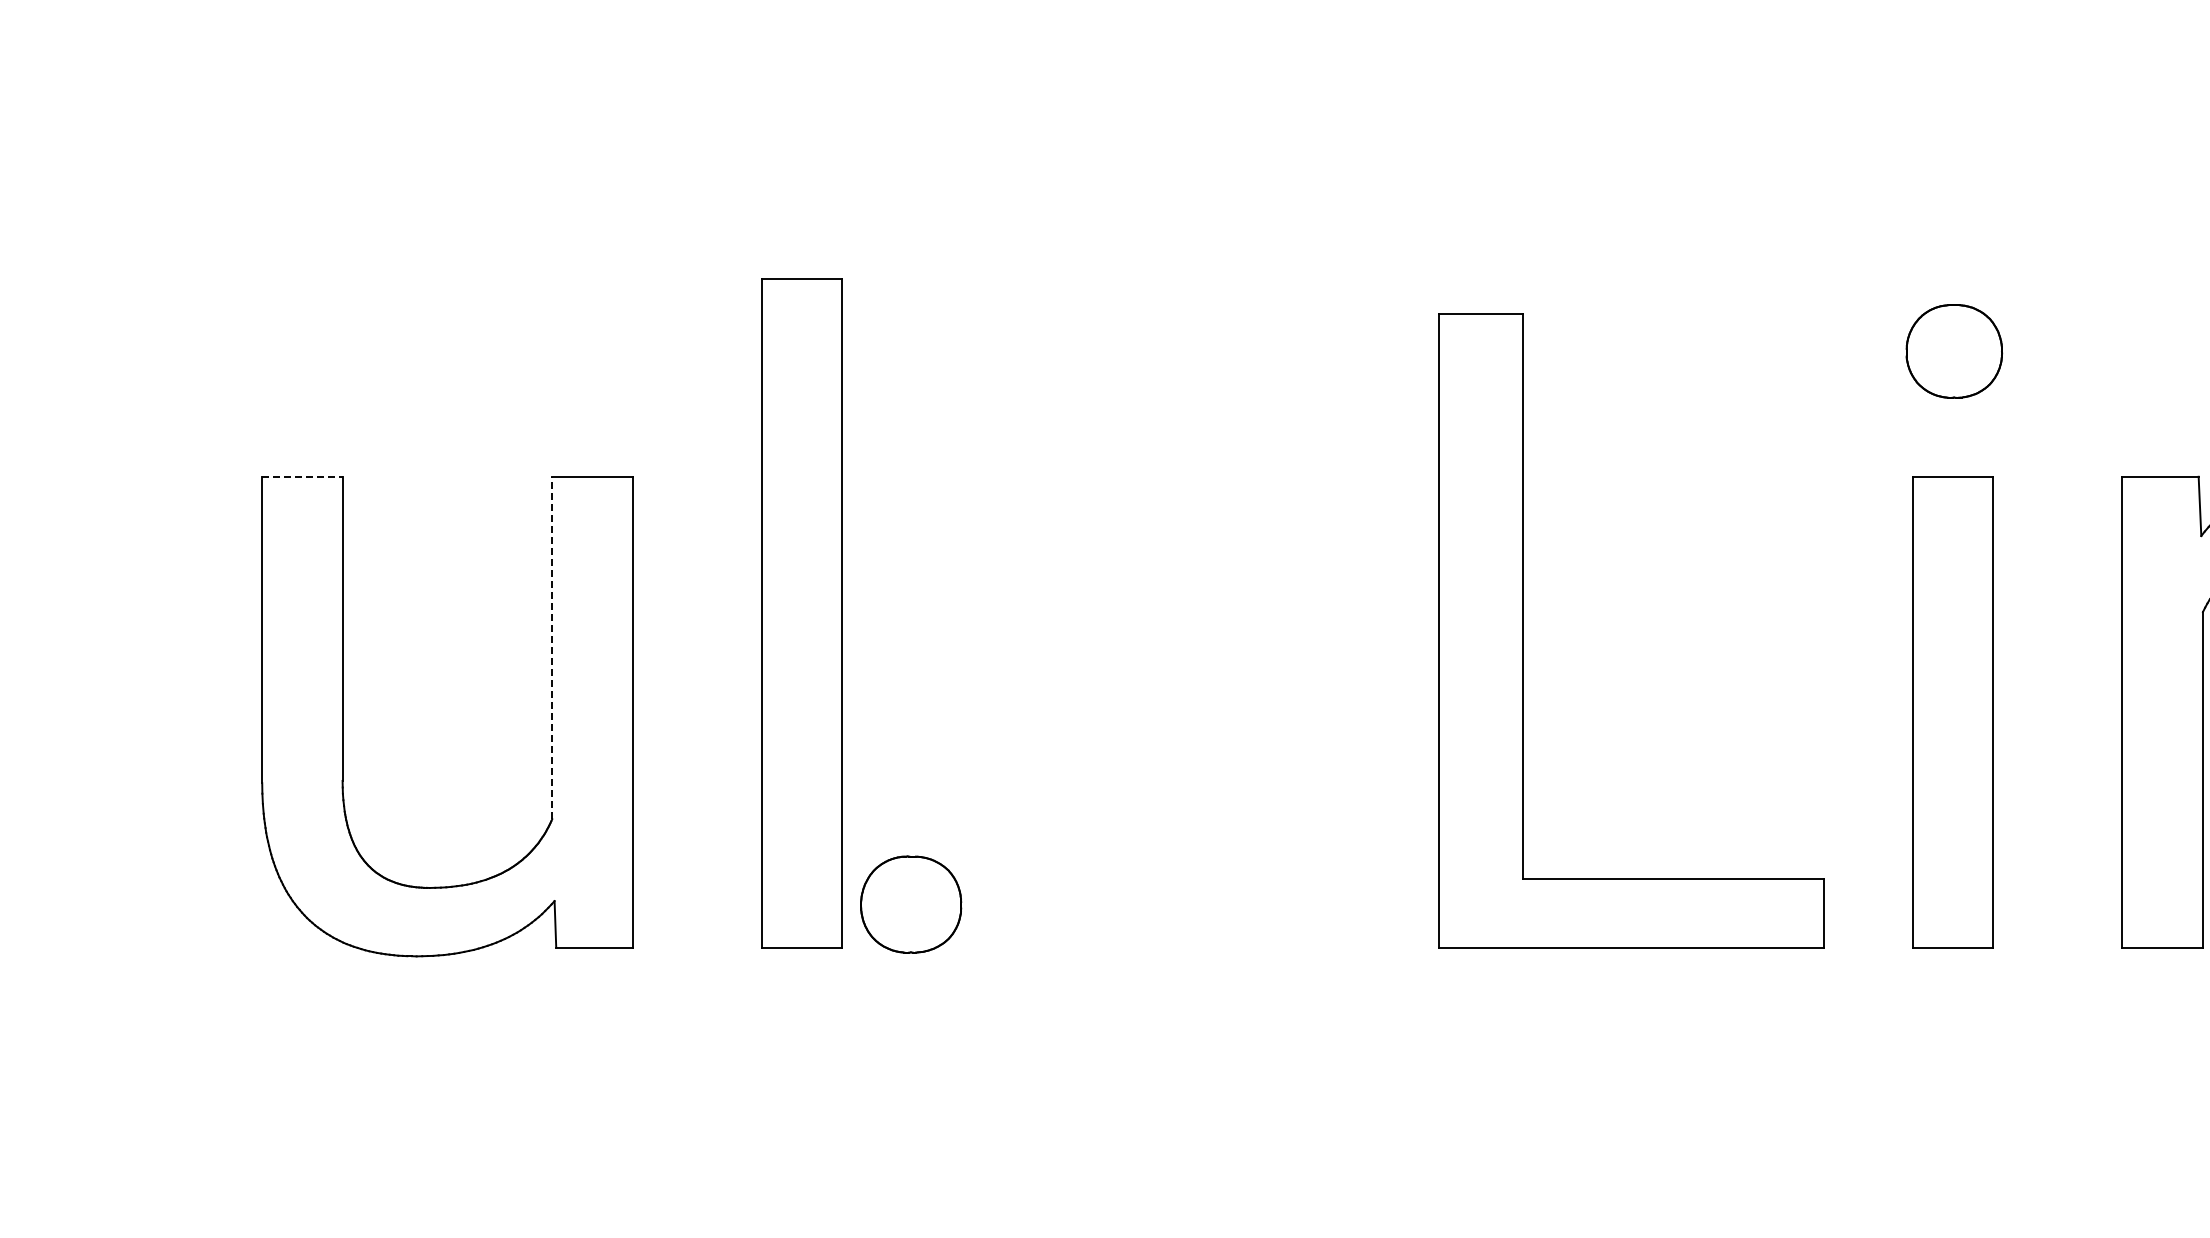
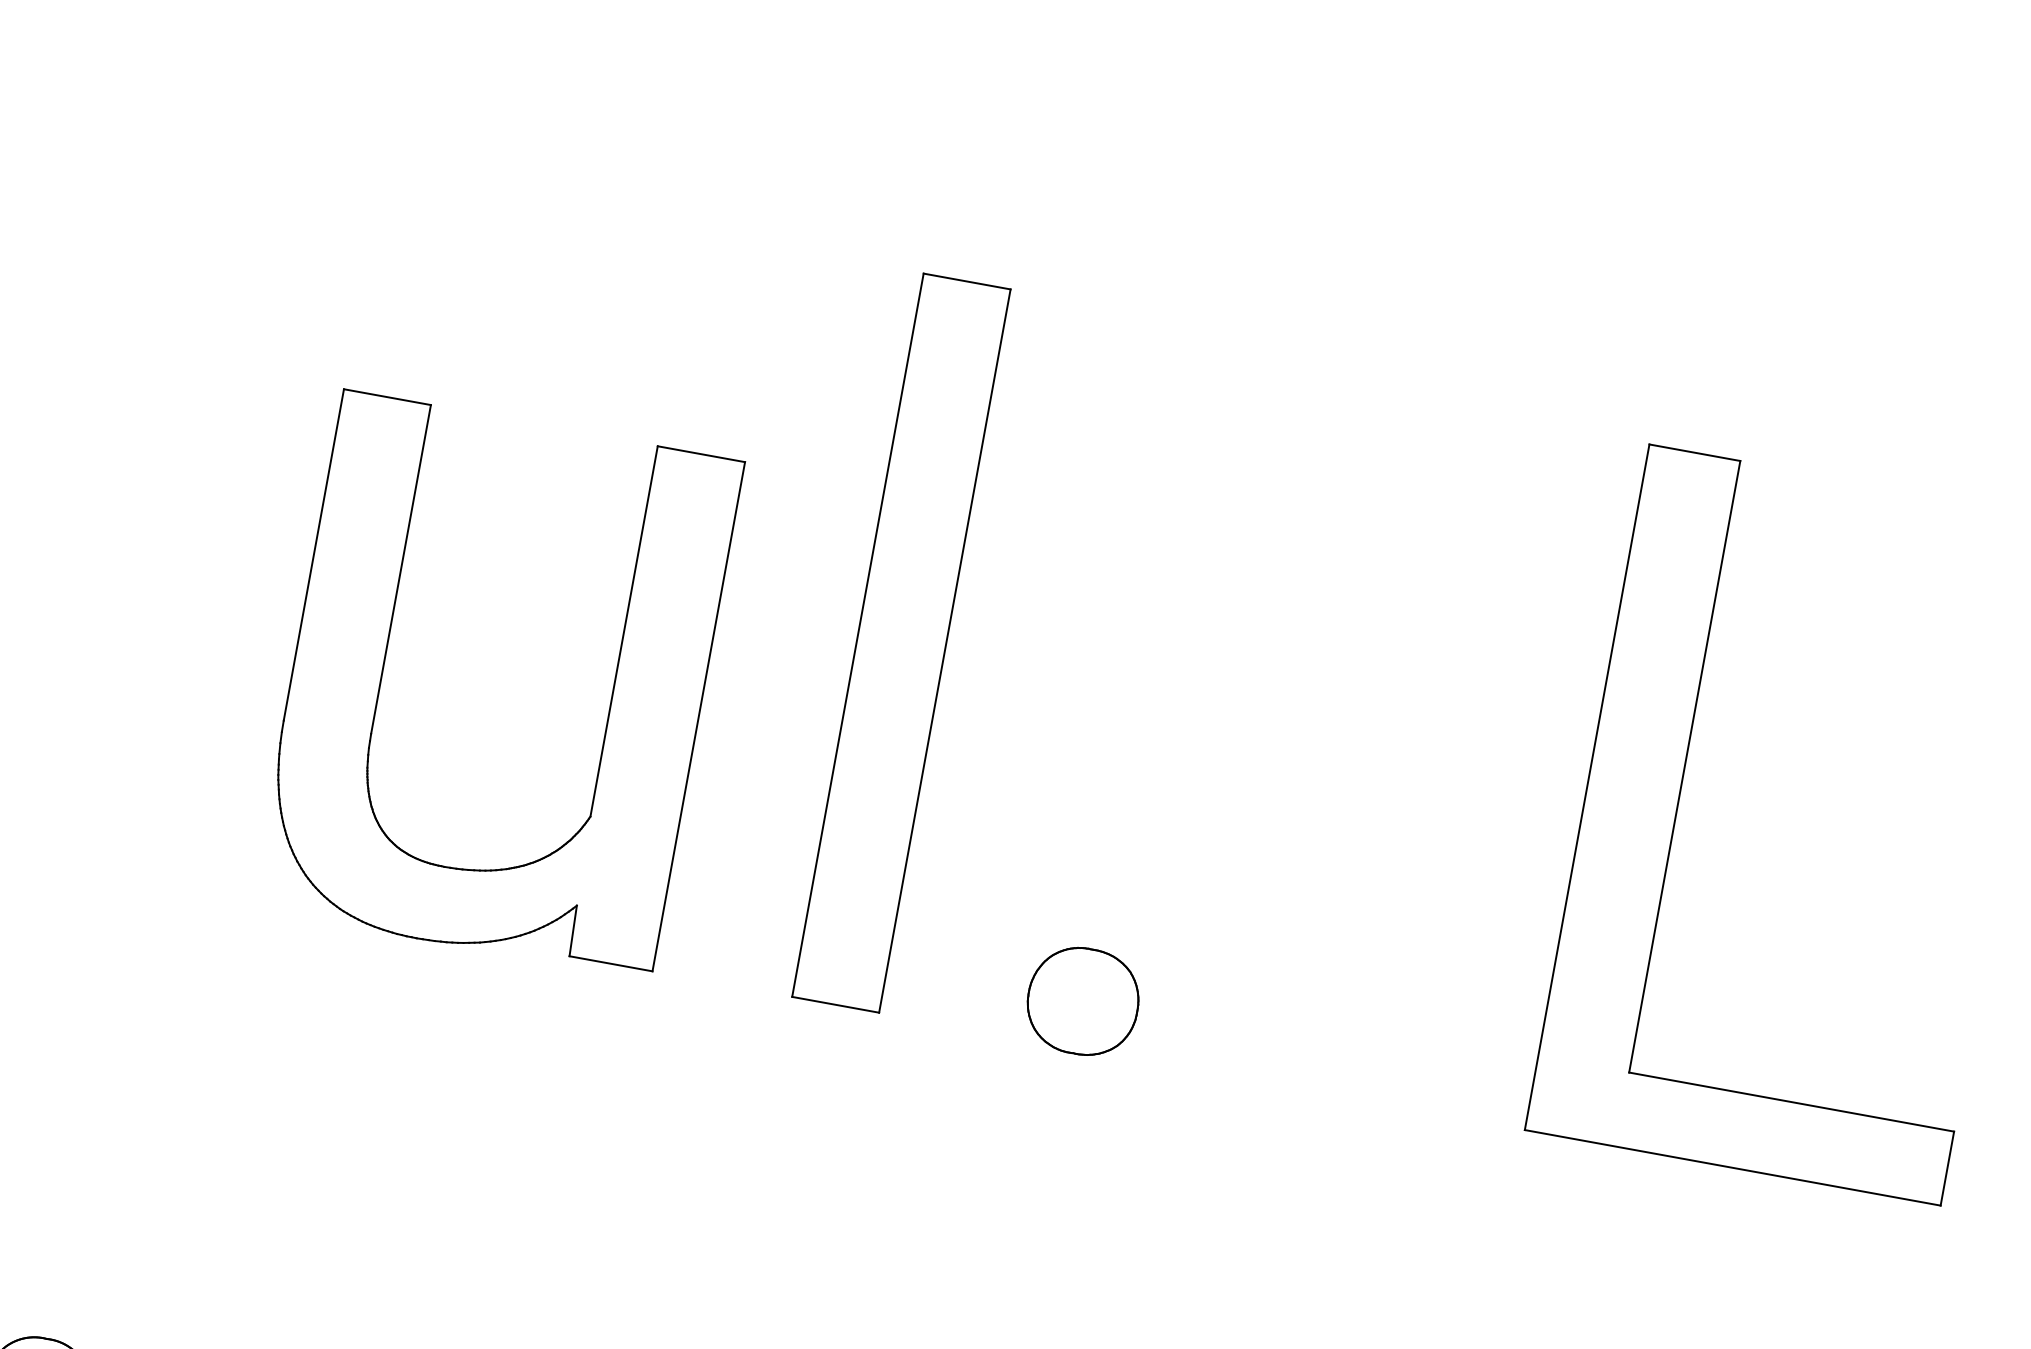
line: (302, 476) -> (387, 396), dashed -> solid
line: (552, 647) -> (624, 630), dashed -> solid
part: (911, 904) -> (1083, 1001), moved

